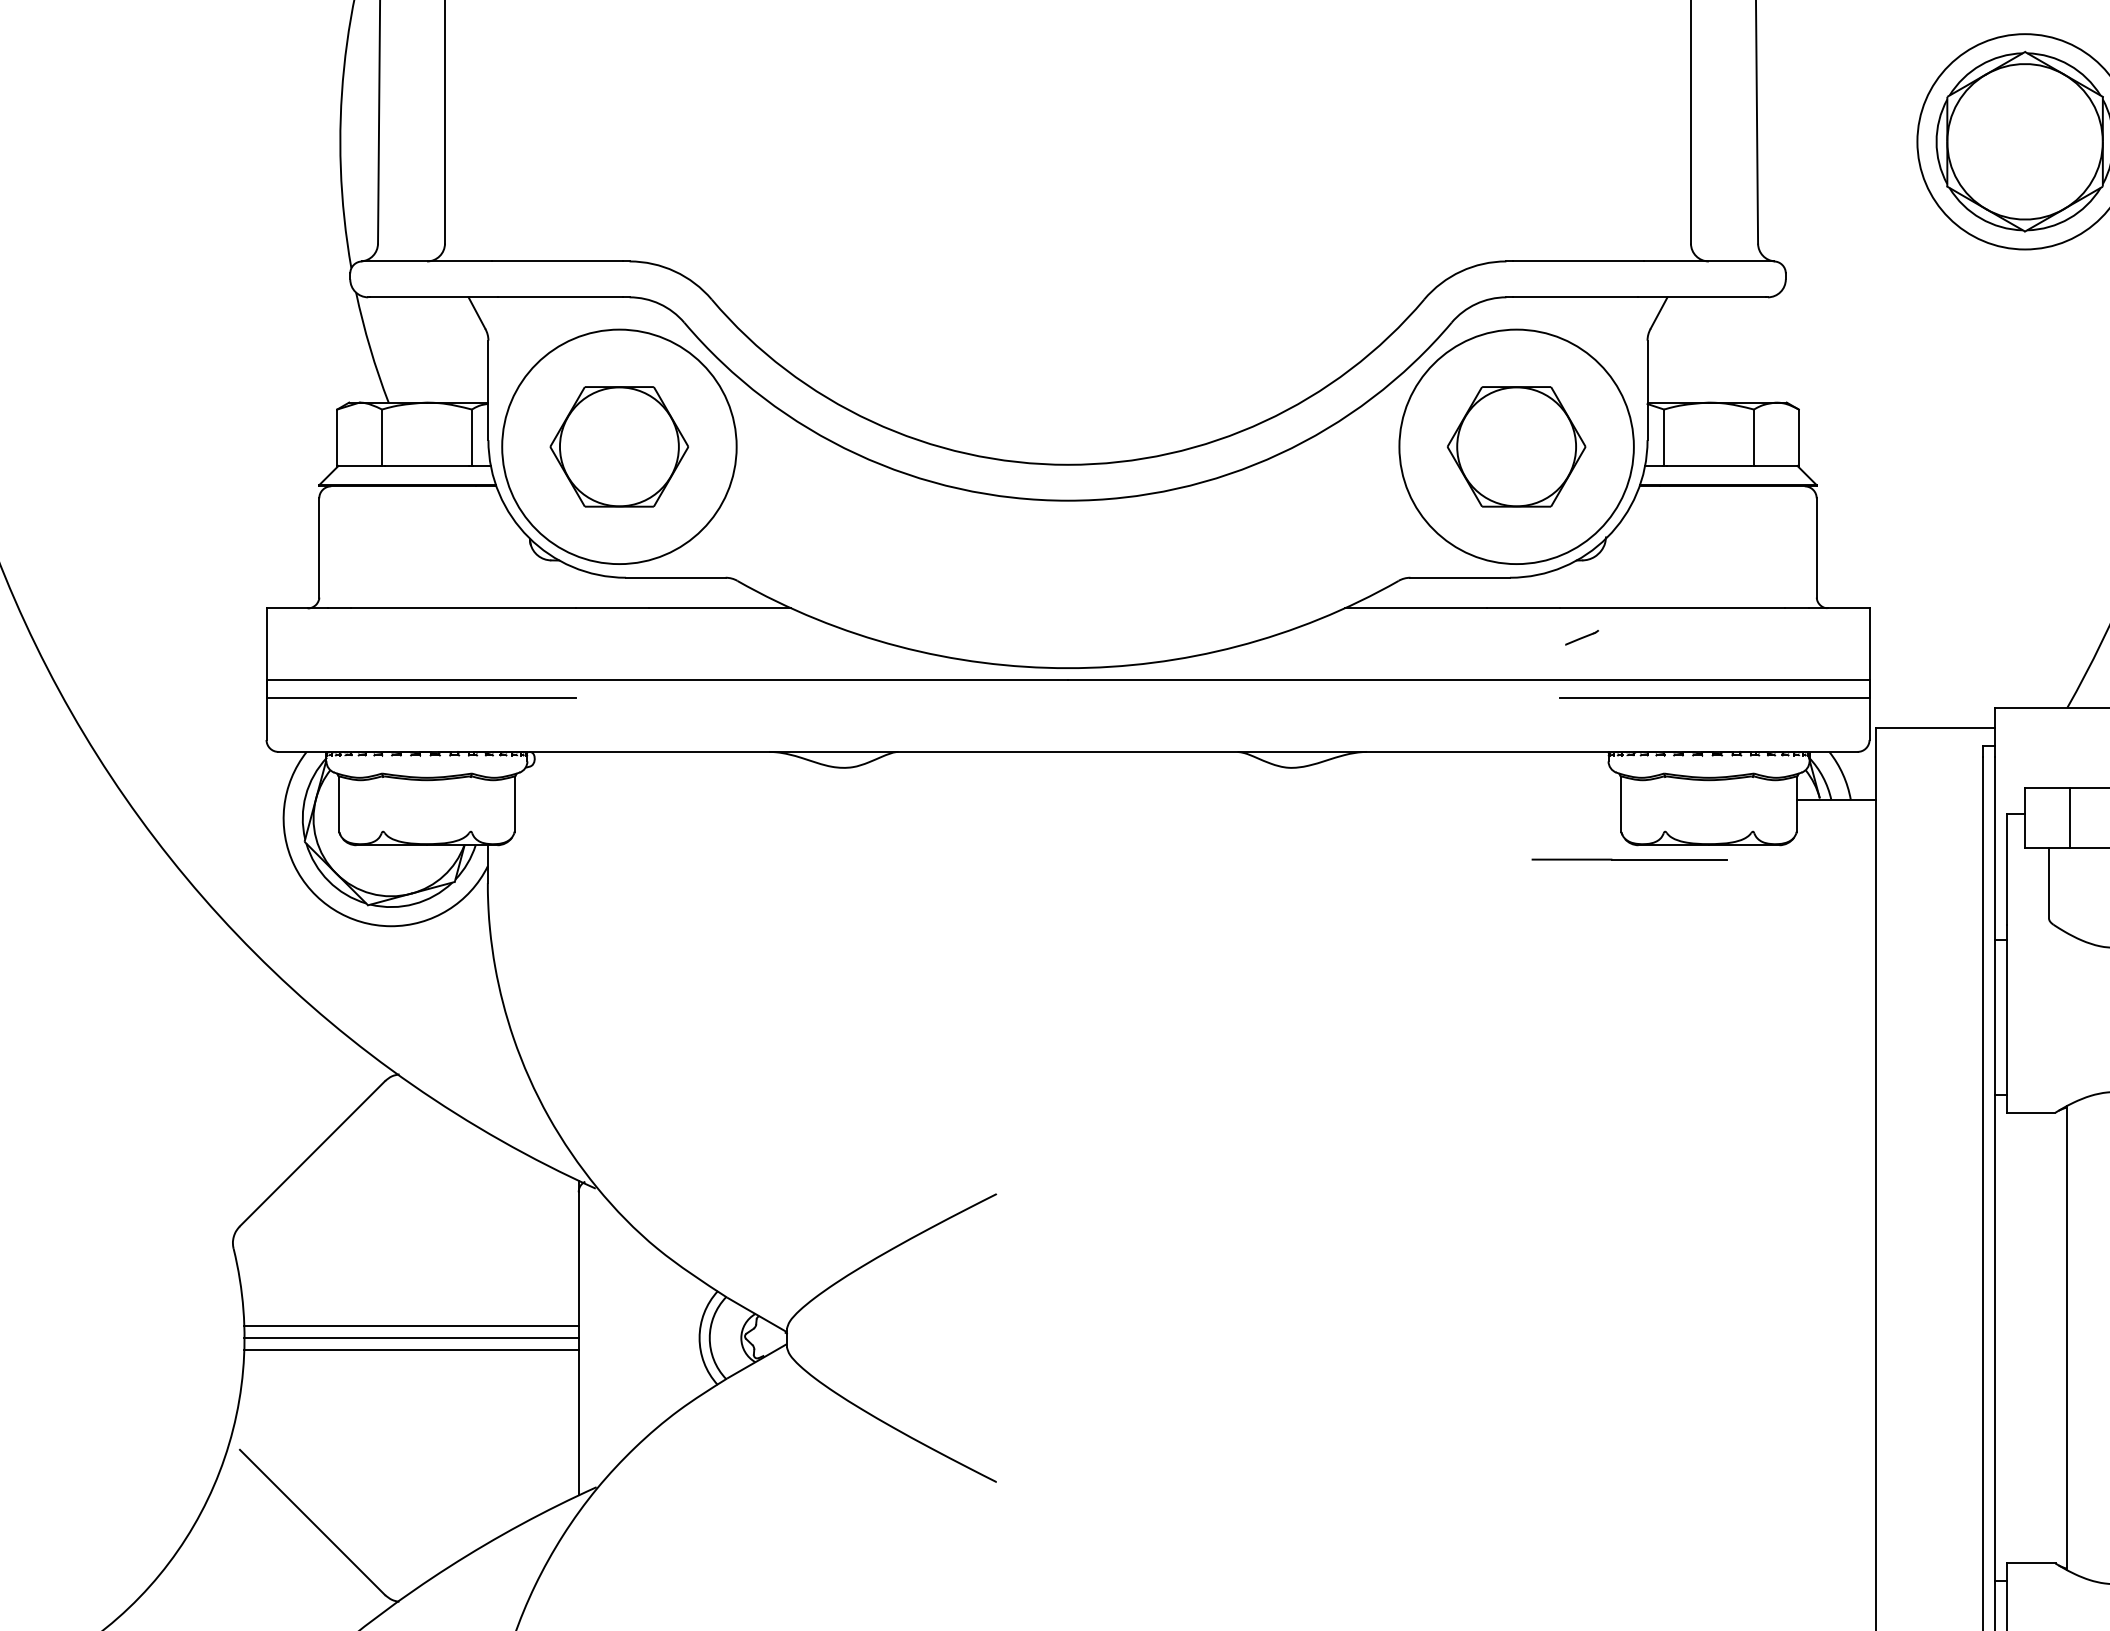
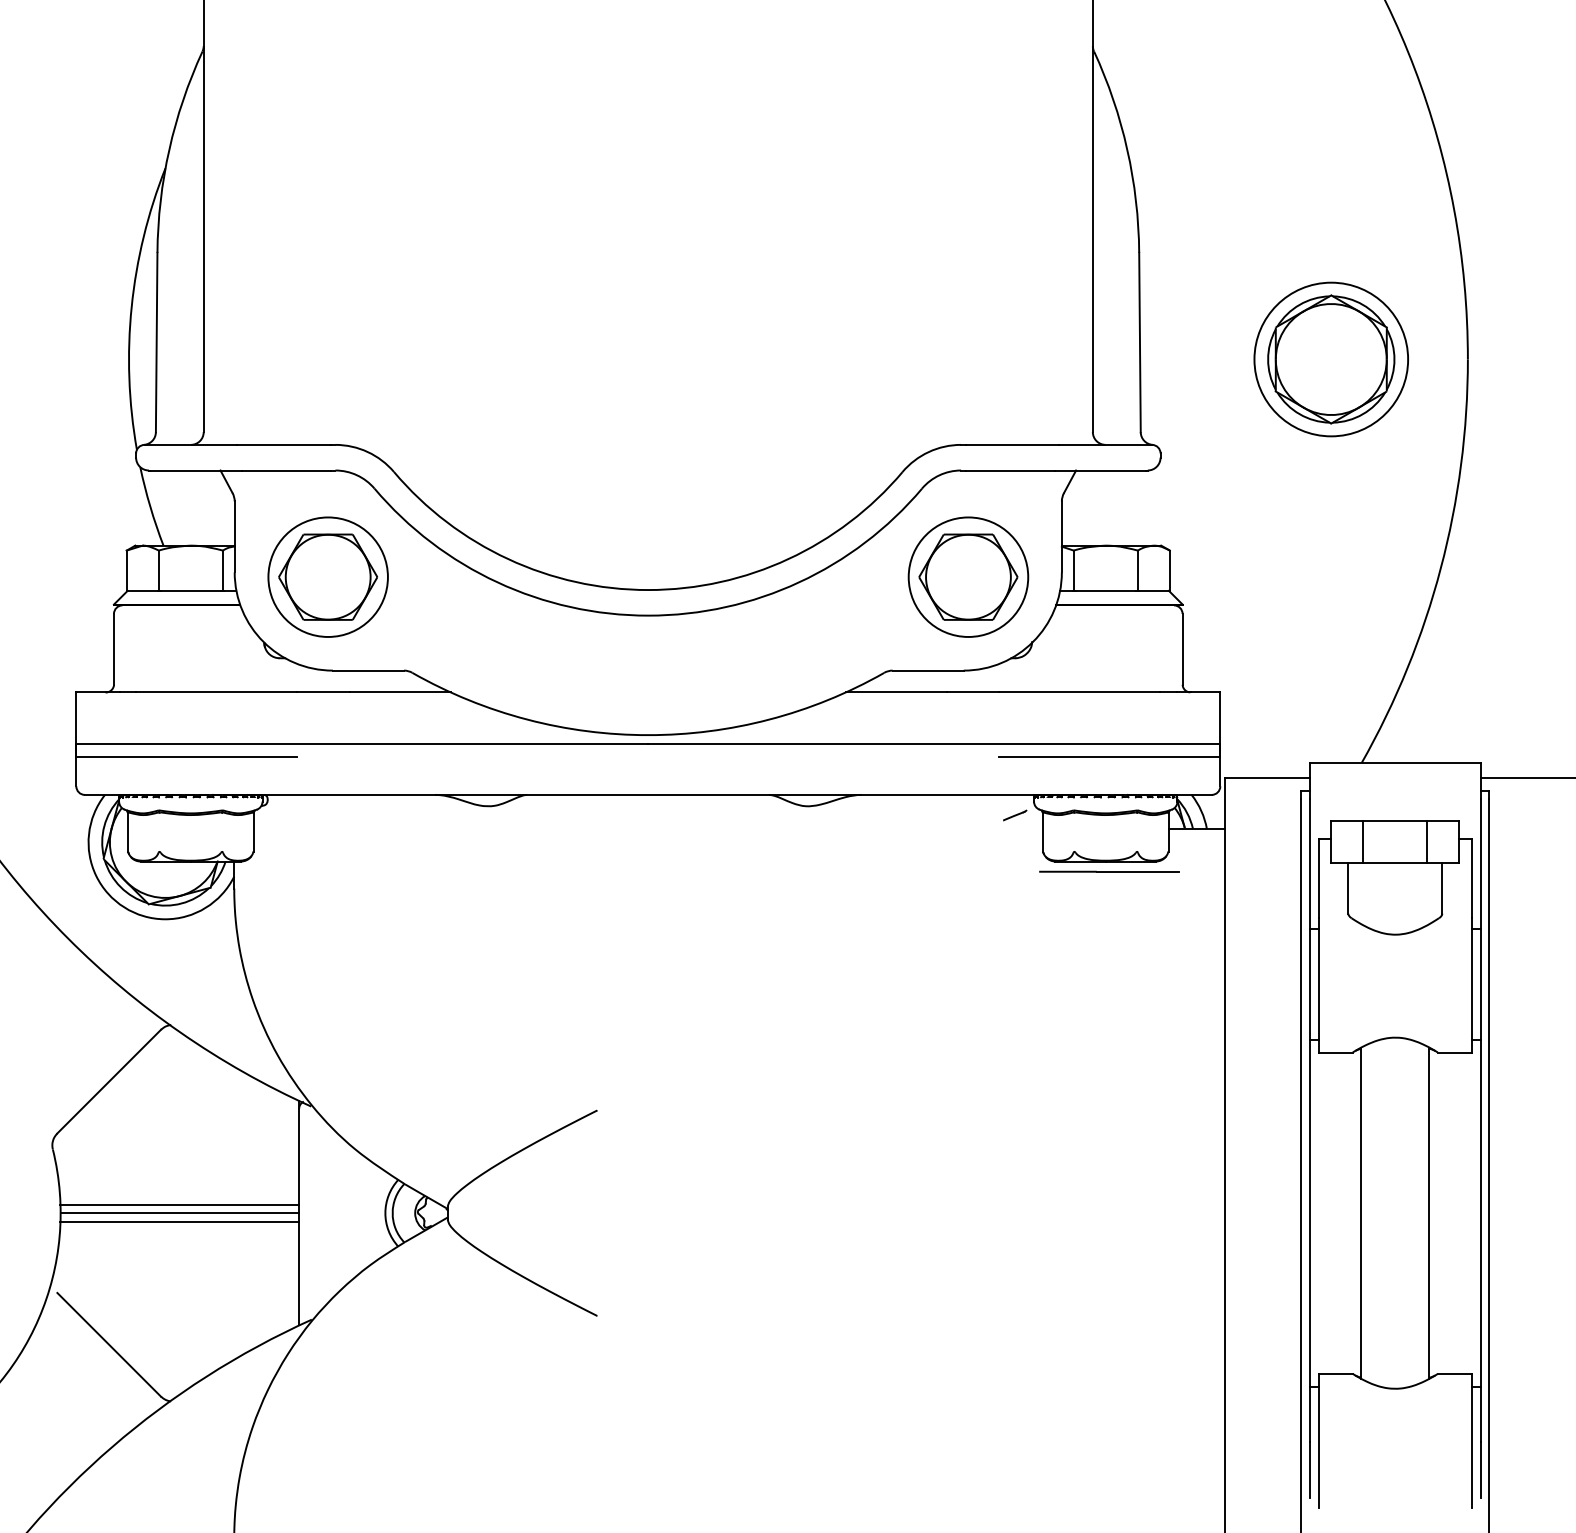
circle: (618, 445) -> (327, 576), size x0.71
circle: (1516, 445) -> (968, 576), size x0.71
line: (1582, 637) -> (1015, 815), moved
line: (1630, 859) -> (1109, 871), moved

